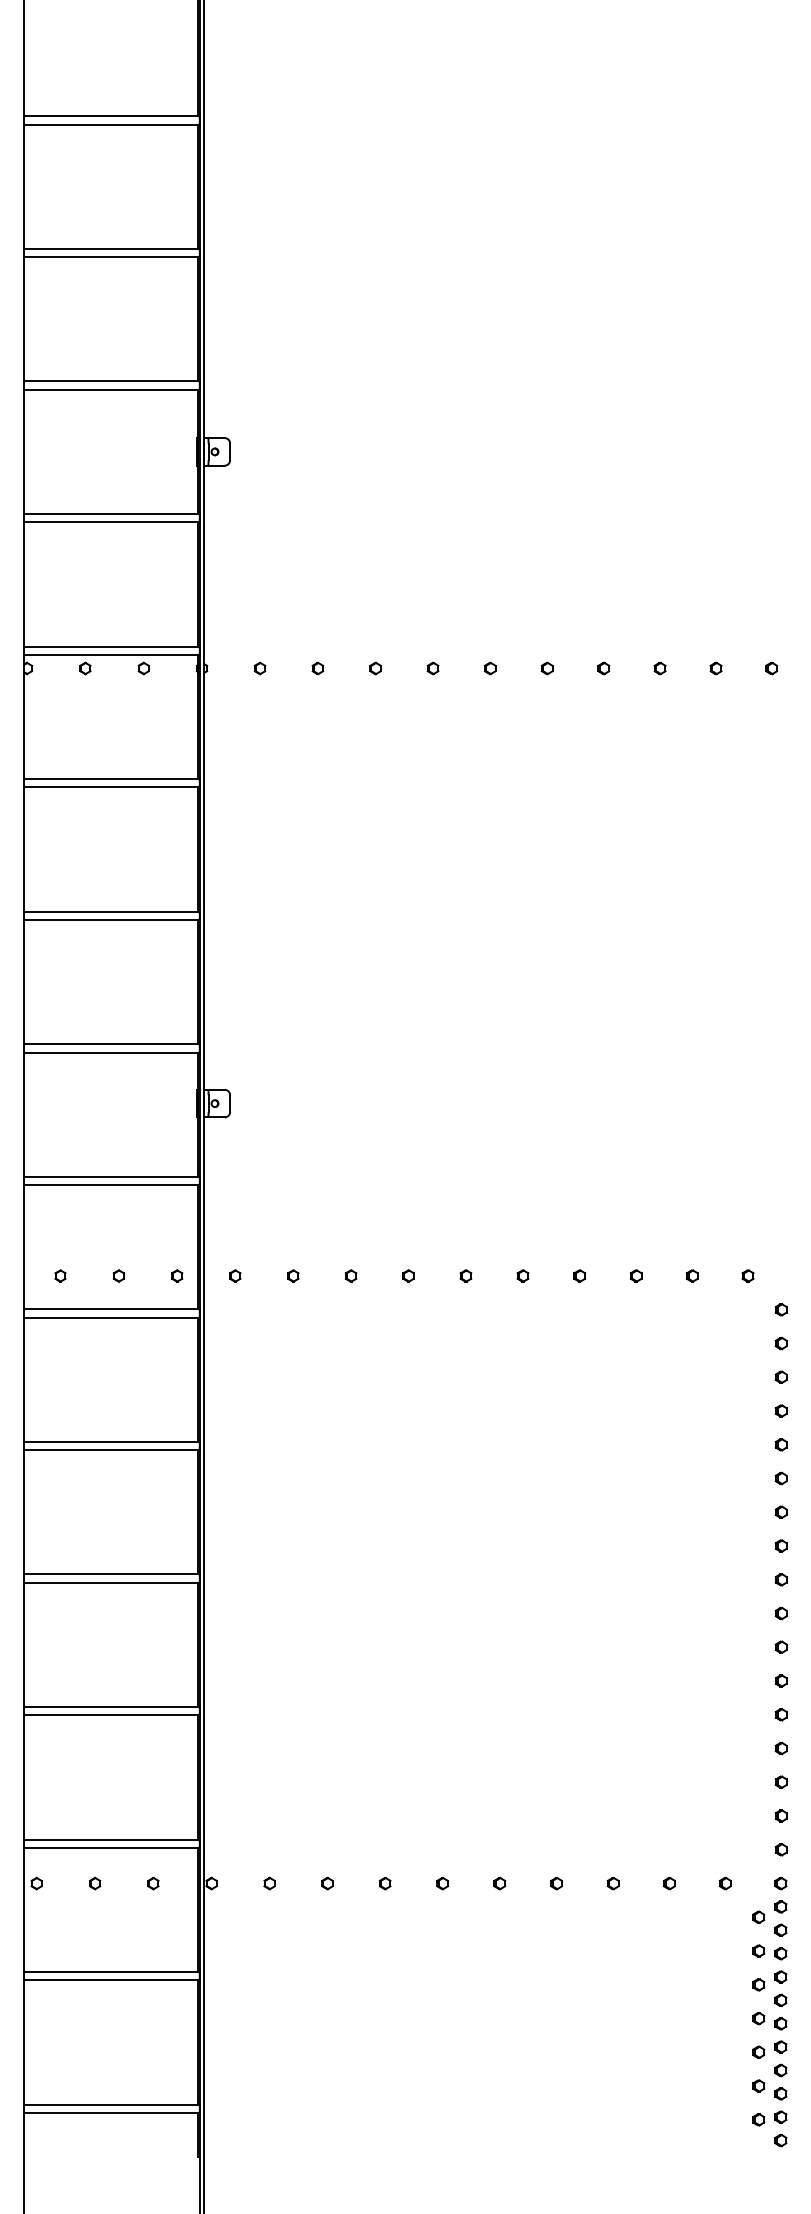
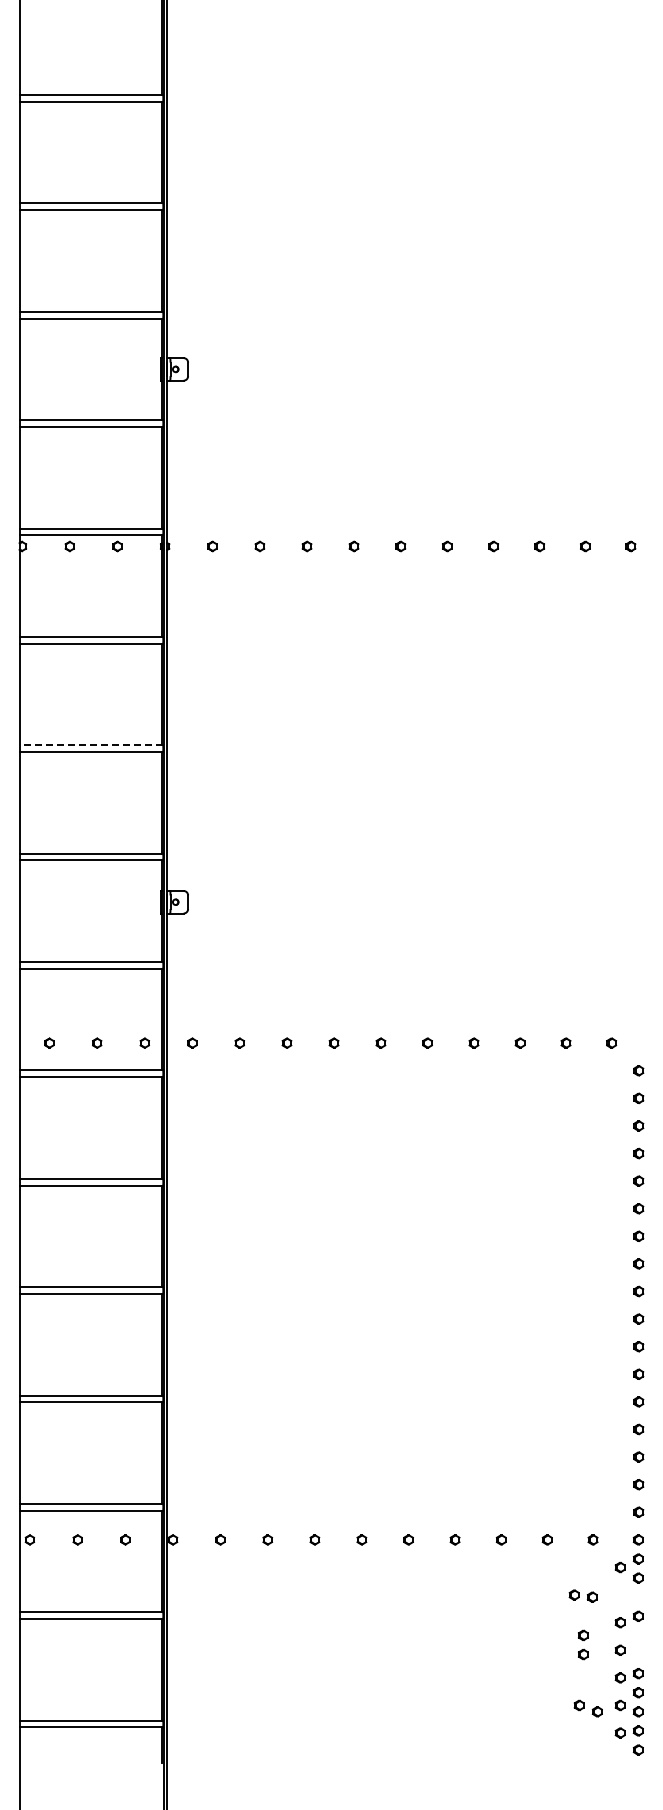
line: (111, 911) -> (91, 745), solid -> dashed
part: (768, 1951) -> (582, 1595), moved
part: (780, 2011) -> (583, 1644), moved
part: (718, 2089) -> (587, 1708), added

